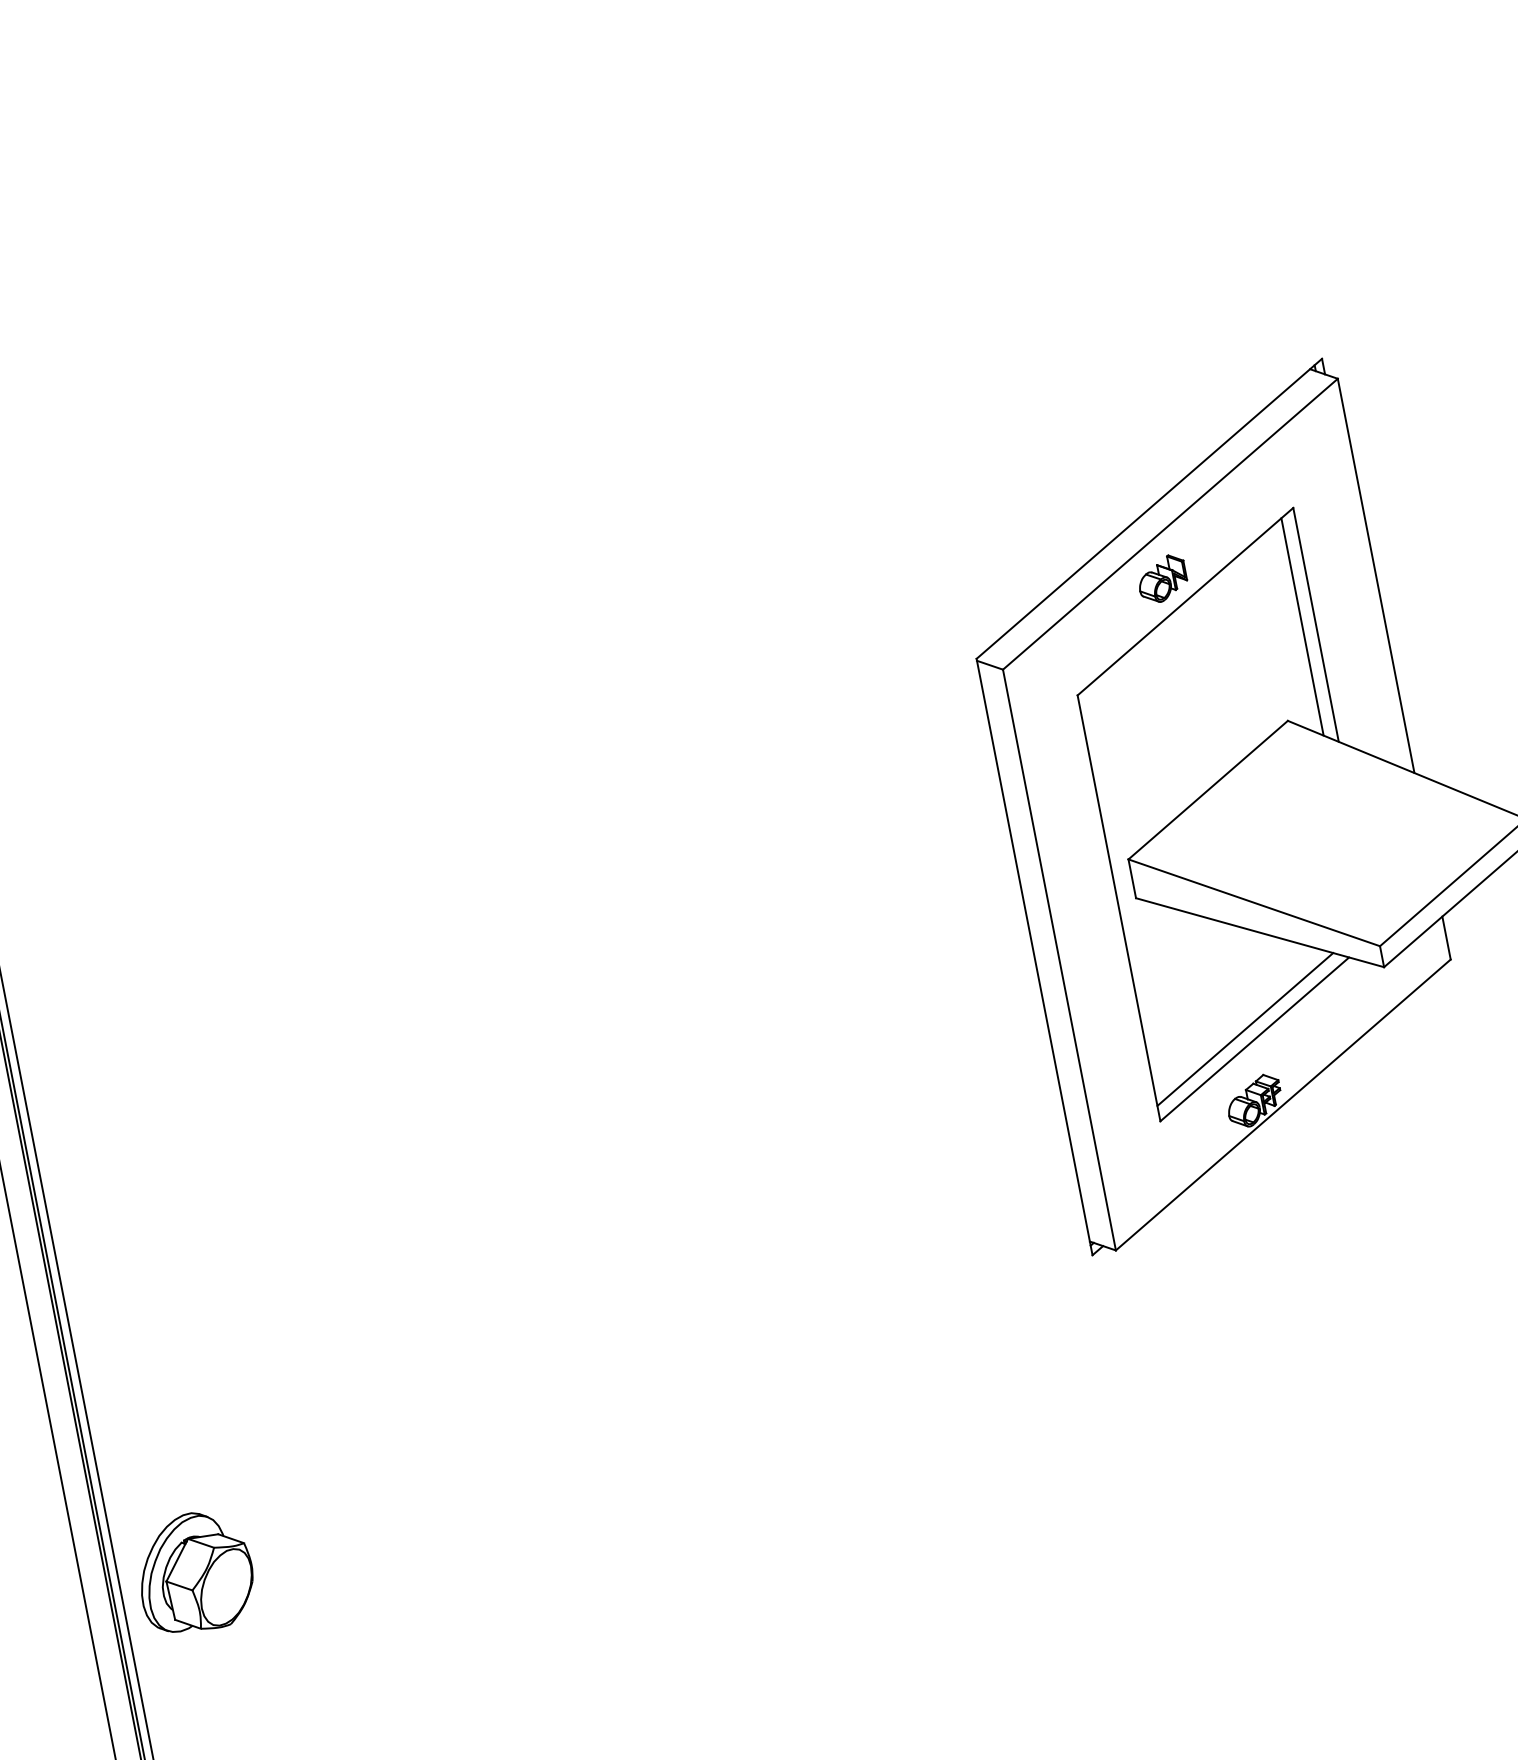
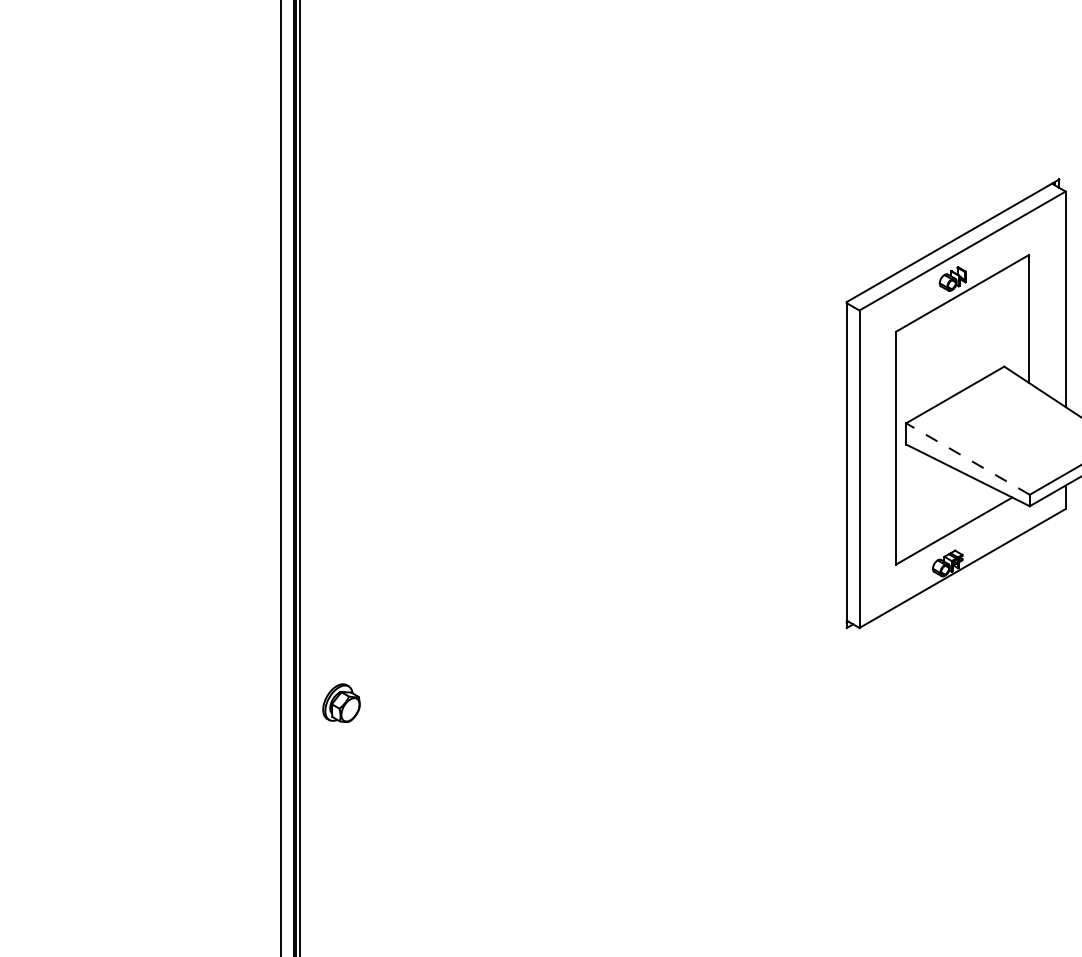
line: (1302, 626) -> (1021, 318), removed
line: (1253, 902) -> (967, 458), solid -> dashed
line: (1245, 1028) -> (950, 524), removed
part: (194, 1570) -> (341, 702), size x0.6

